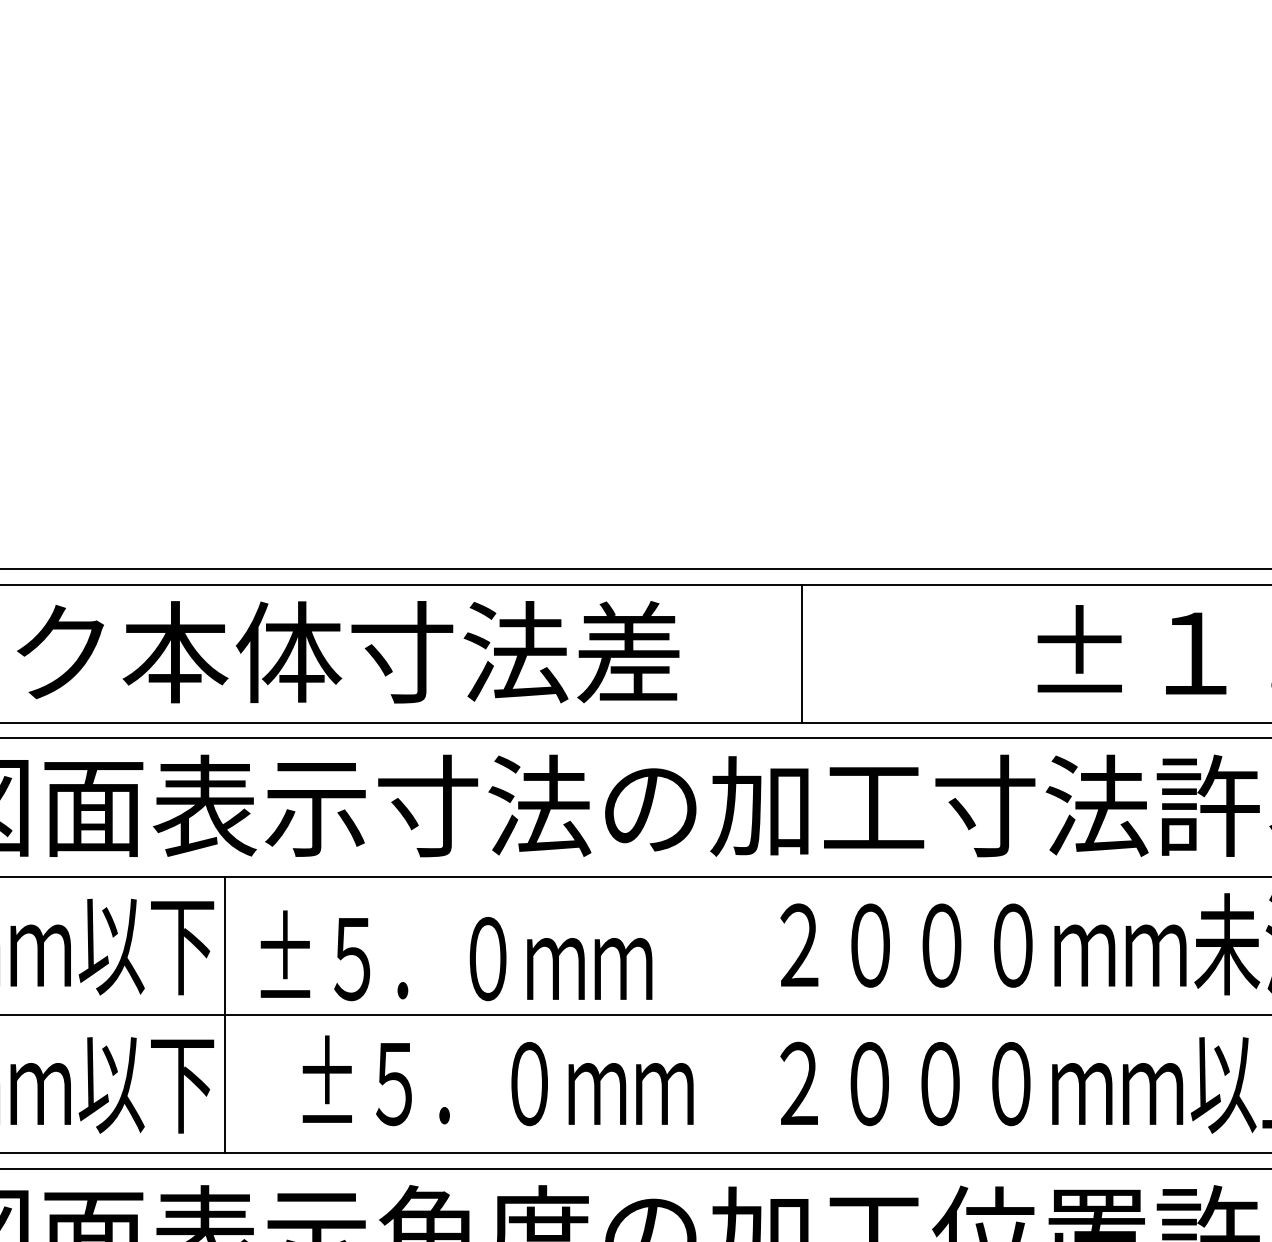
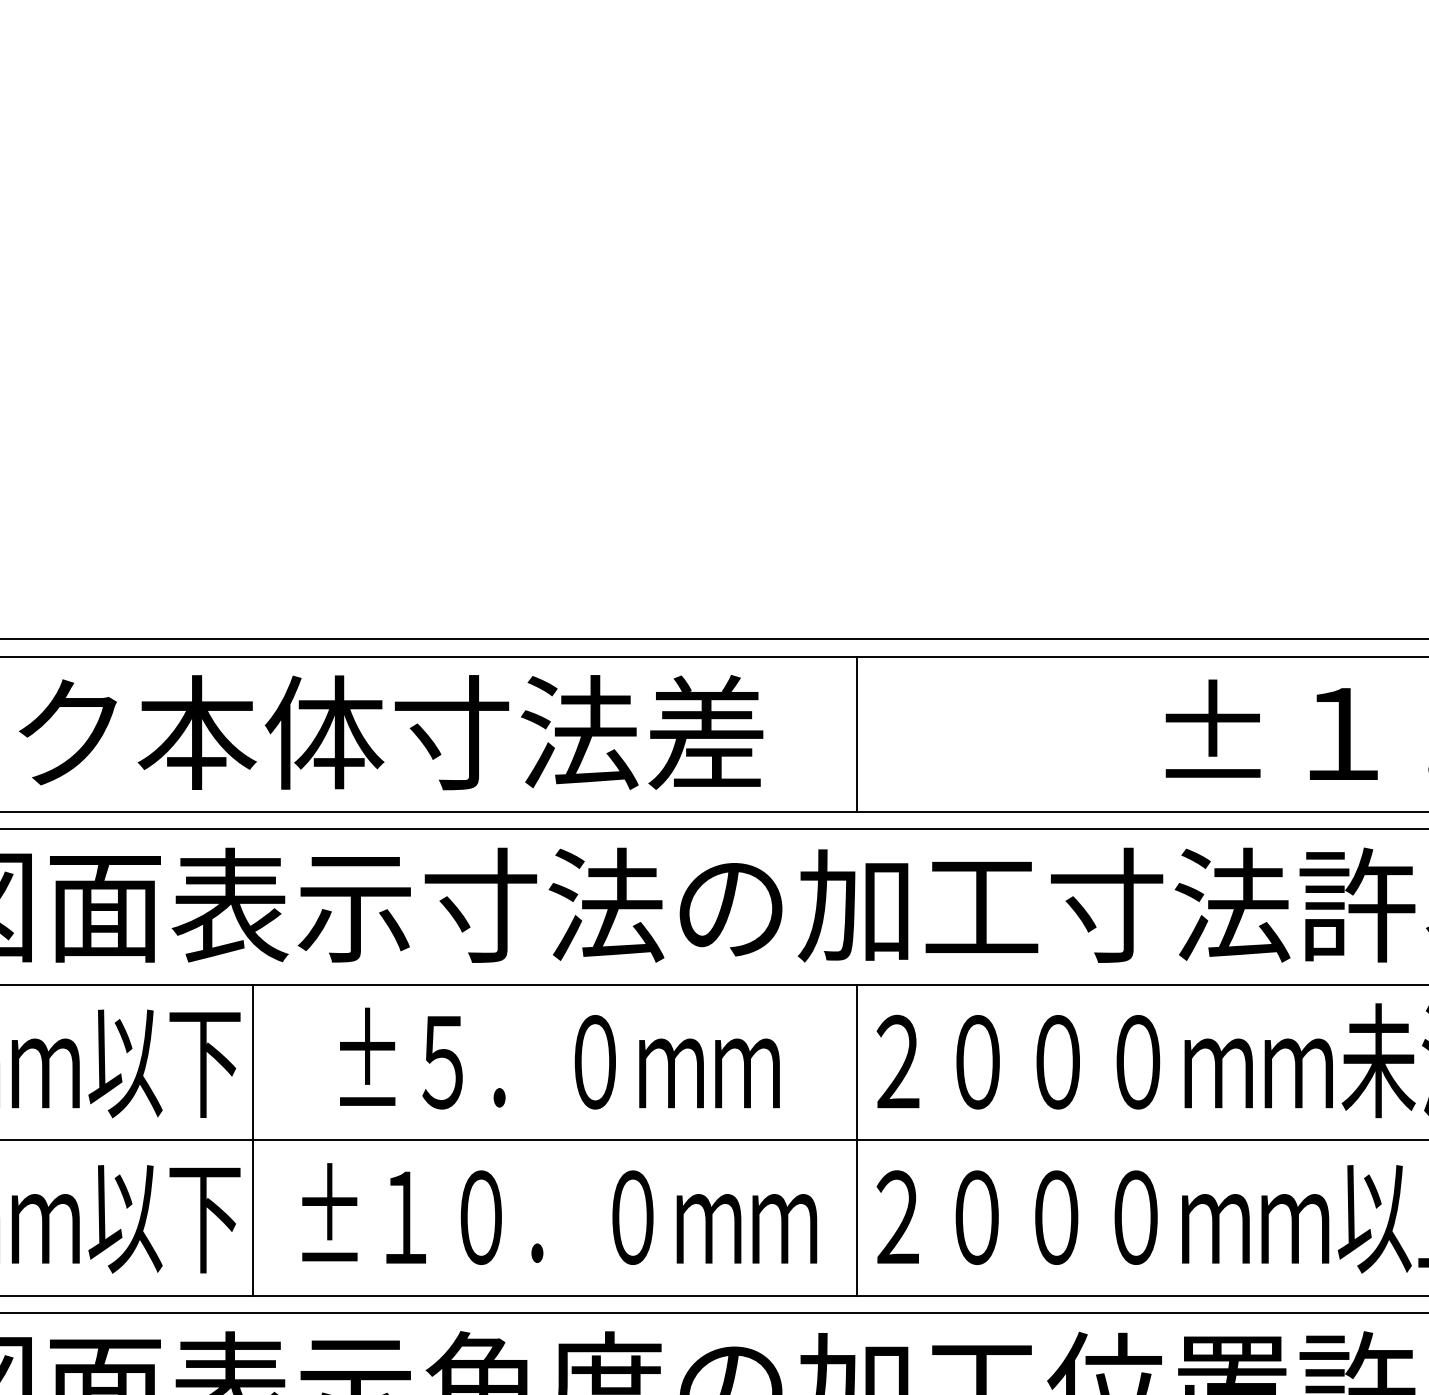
line: (802, 653) -> (857, 734), moved
text: (456, 955) -> (559, 1058), moved
line: (763, 1014) -> (857, 1139), added
text: (498, 1080) -> (559, 1213), ±５．０ｍｍ -> ±１０．０ｍｍ

